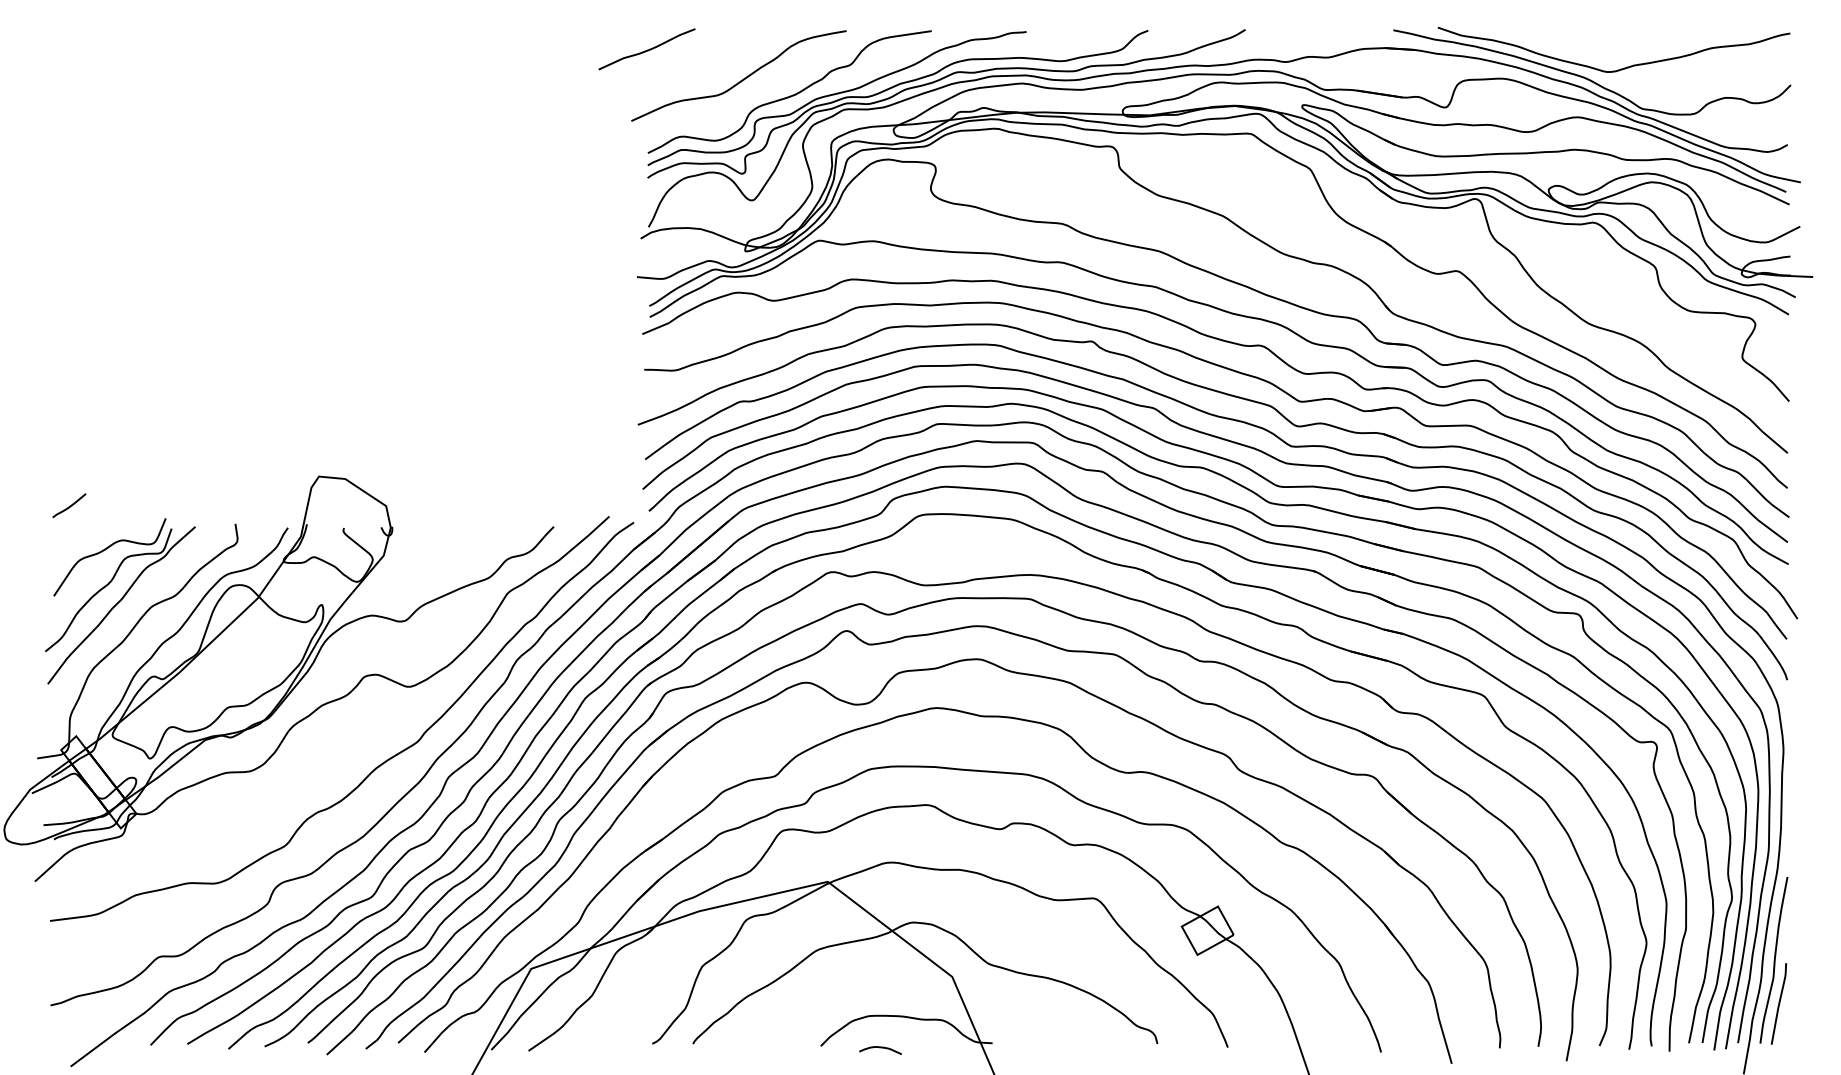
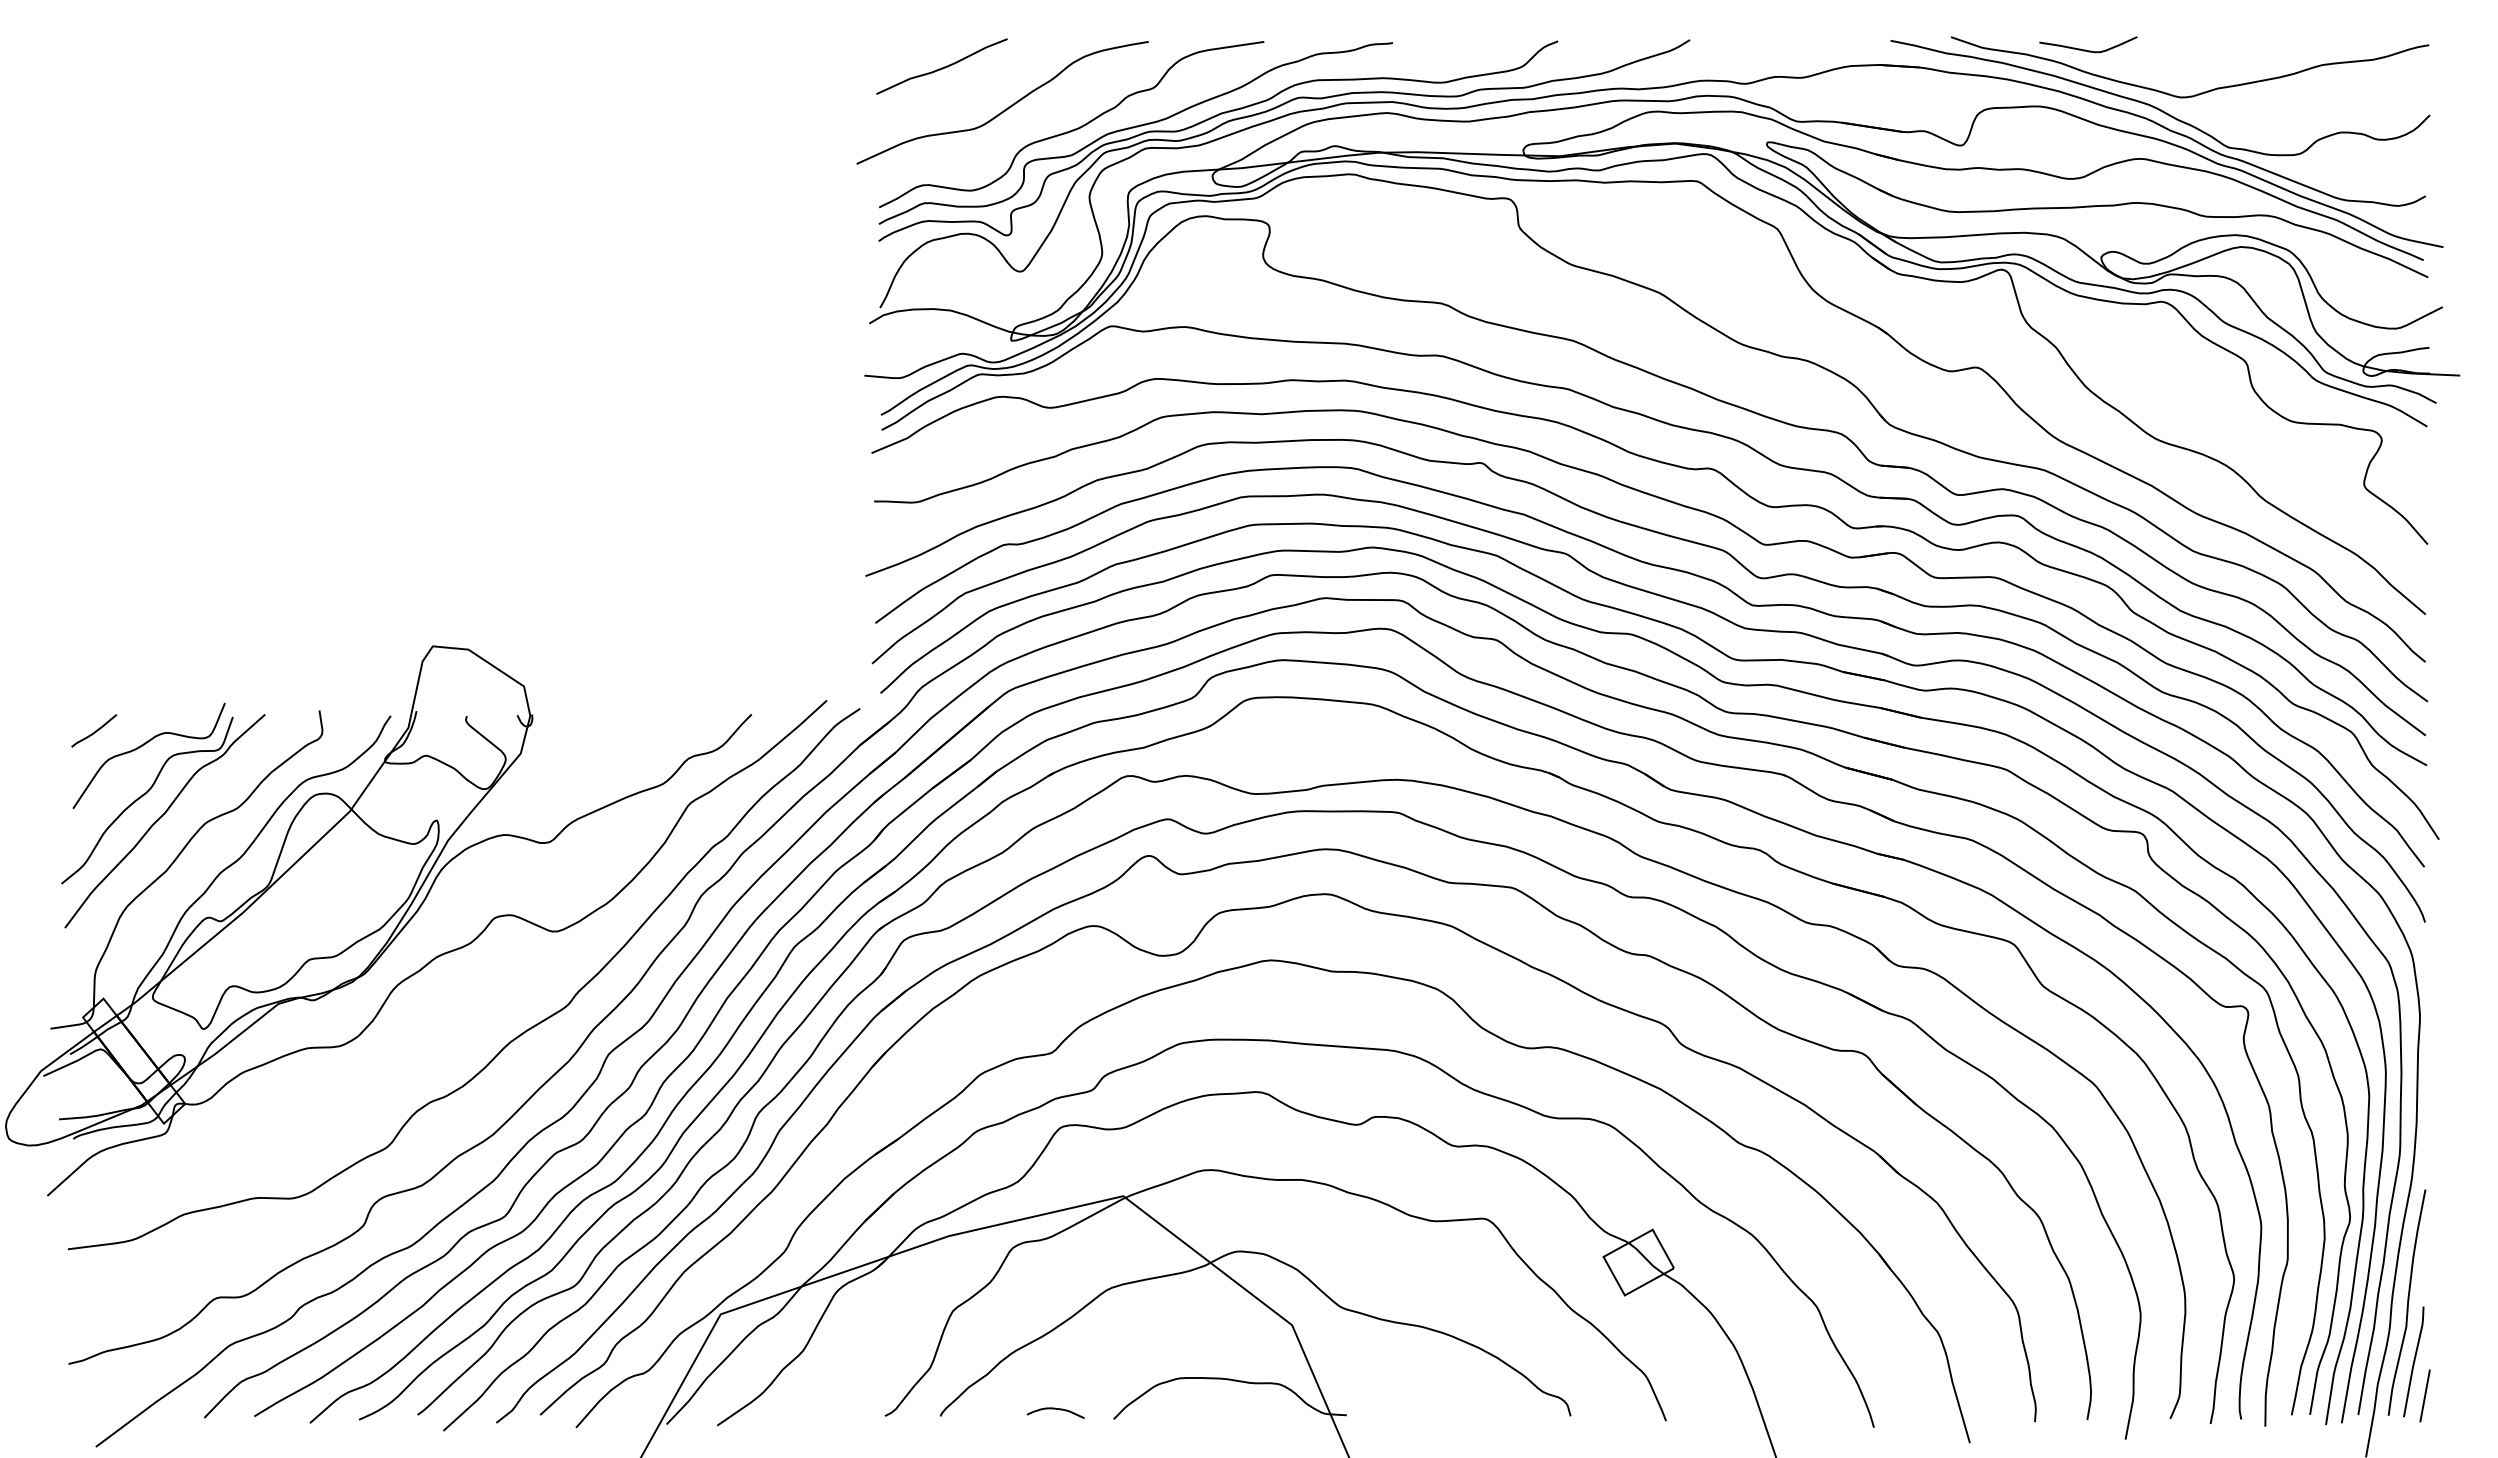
curve: (1537, 36) -> (2085, 49), added
curve: (646, 49) -> (941, 67), moved
curve: (70, 505) -> (95, 730), moved
line: (1786, 1028) -> (2424, 1395), added
curve: (880, 1047) -> (1055, 1409), moved

